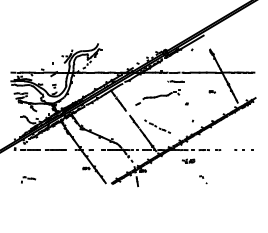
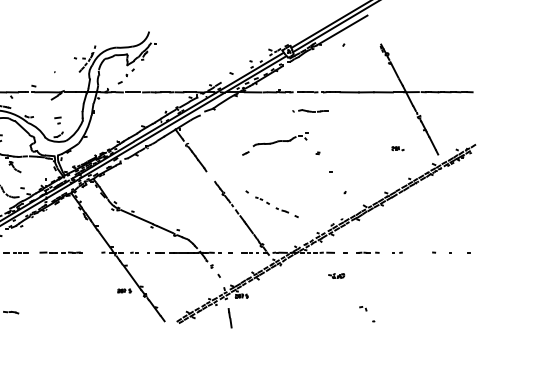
part: (211, 91) -> (396, 147), moved
part: (161, 97) -> (280, 143), size x0.71
part: (188, 161) -> (336, 276), size x0.62

